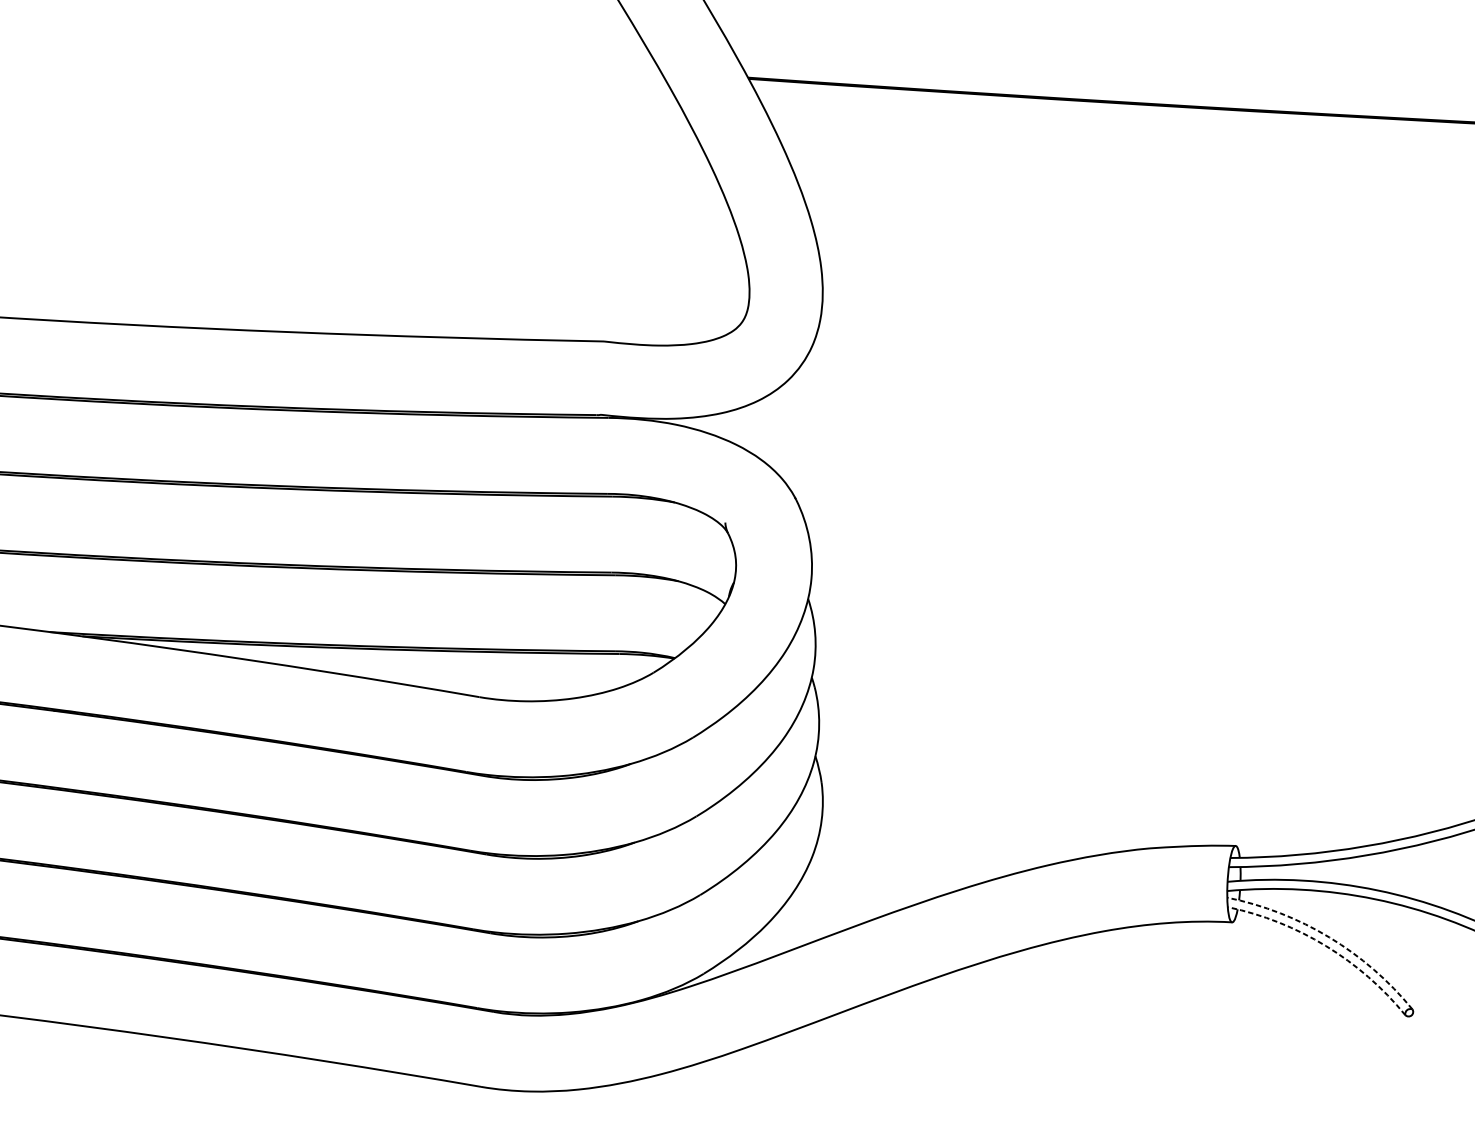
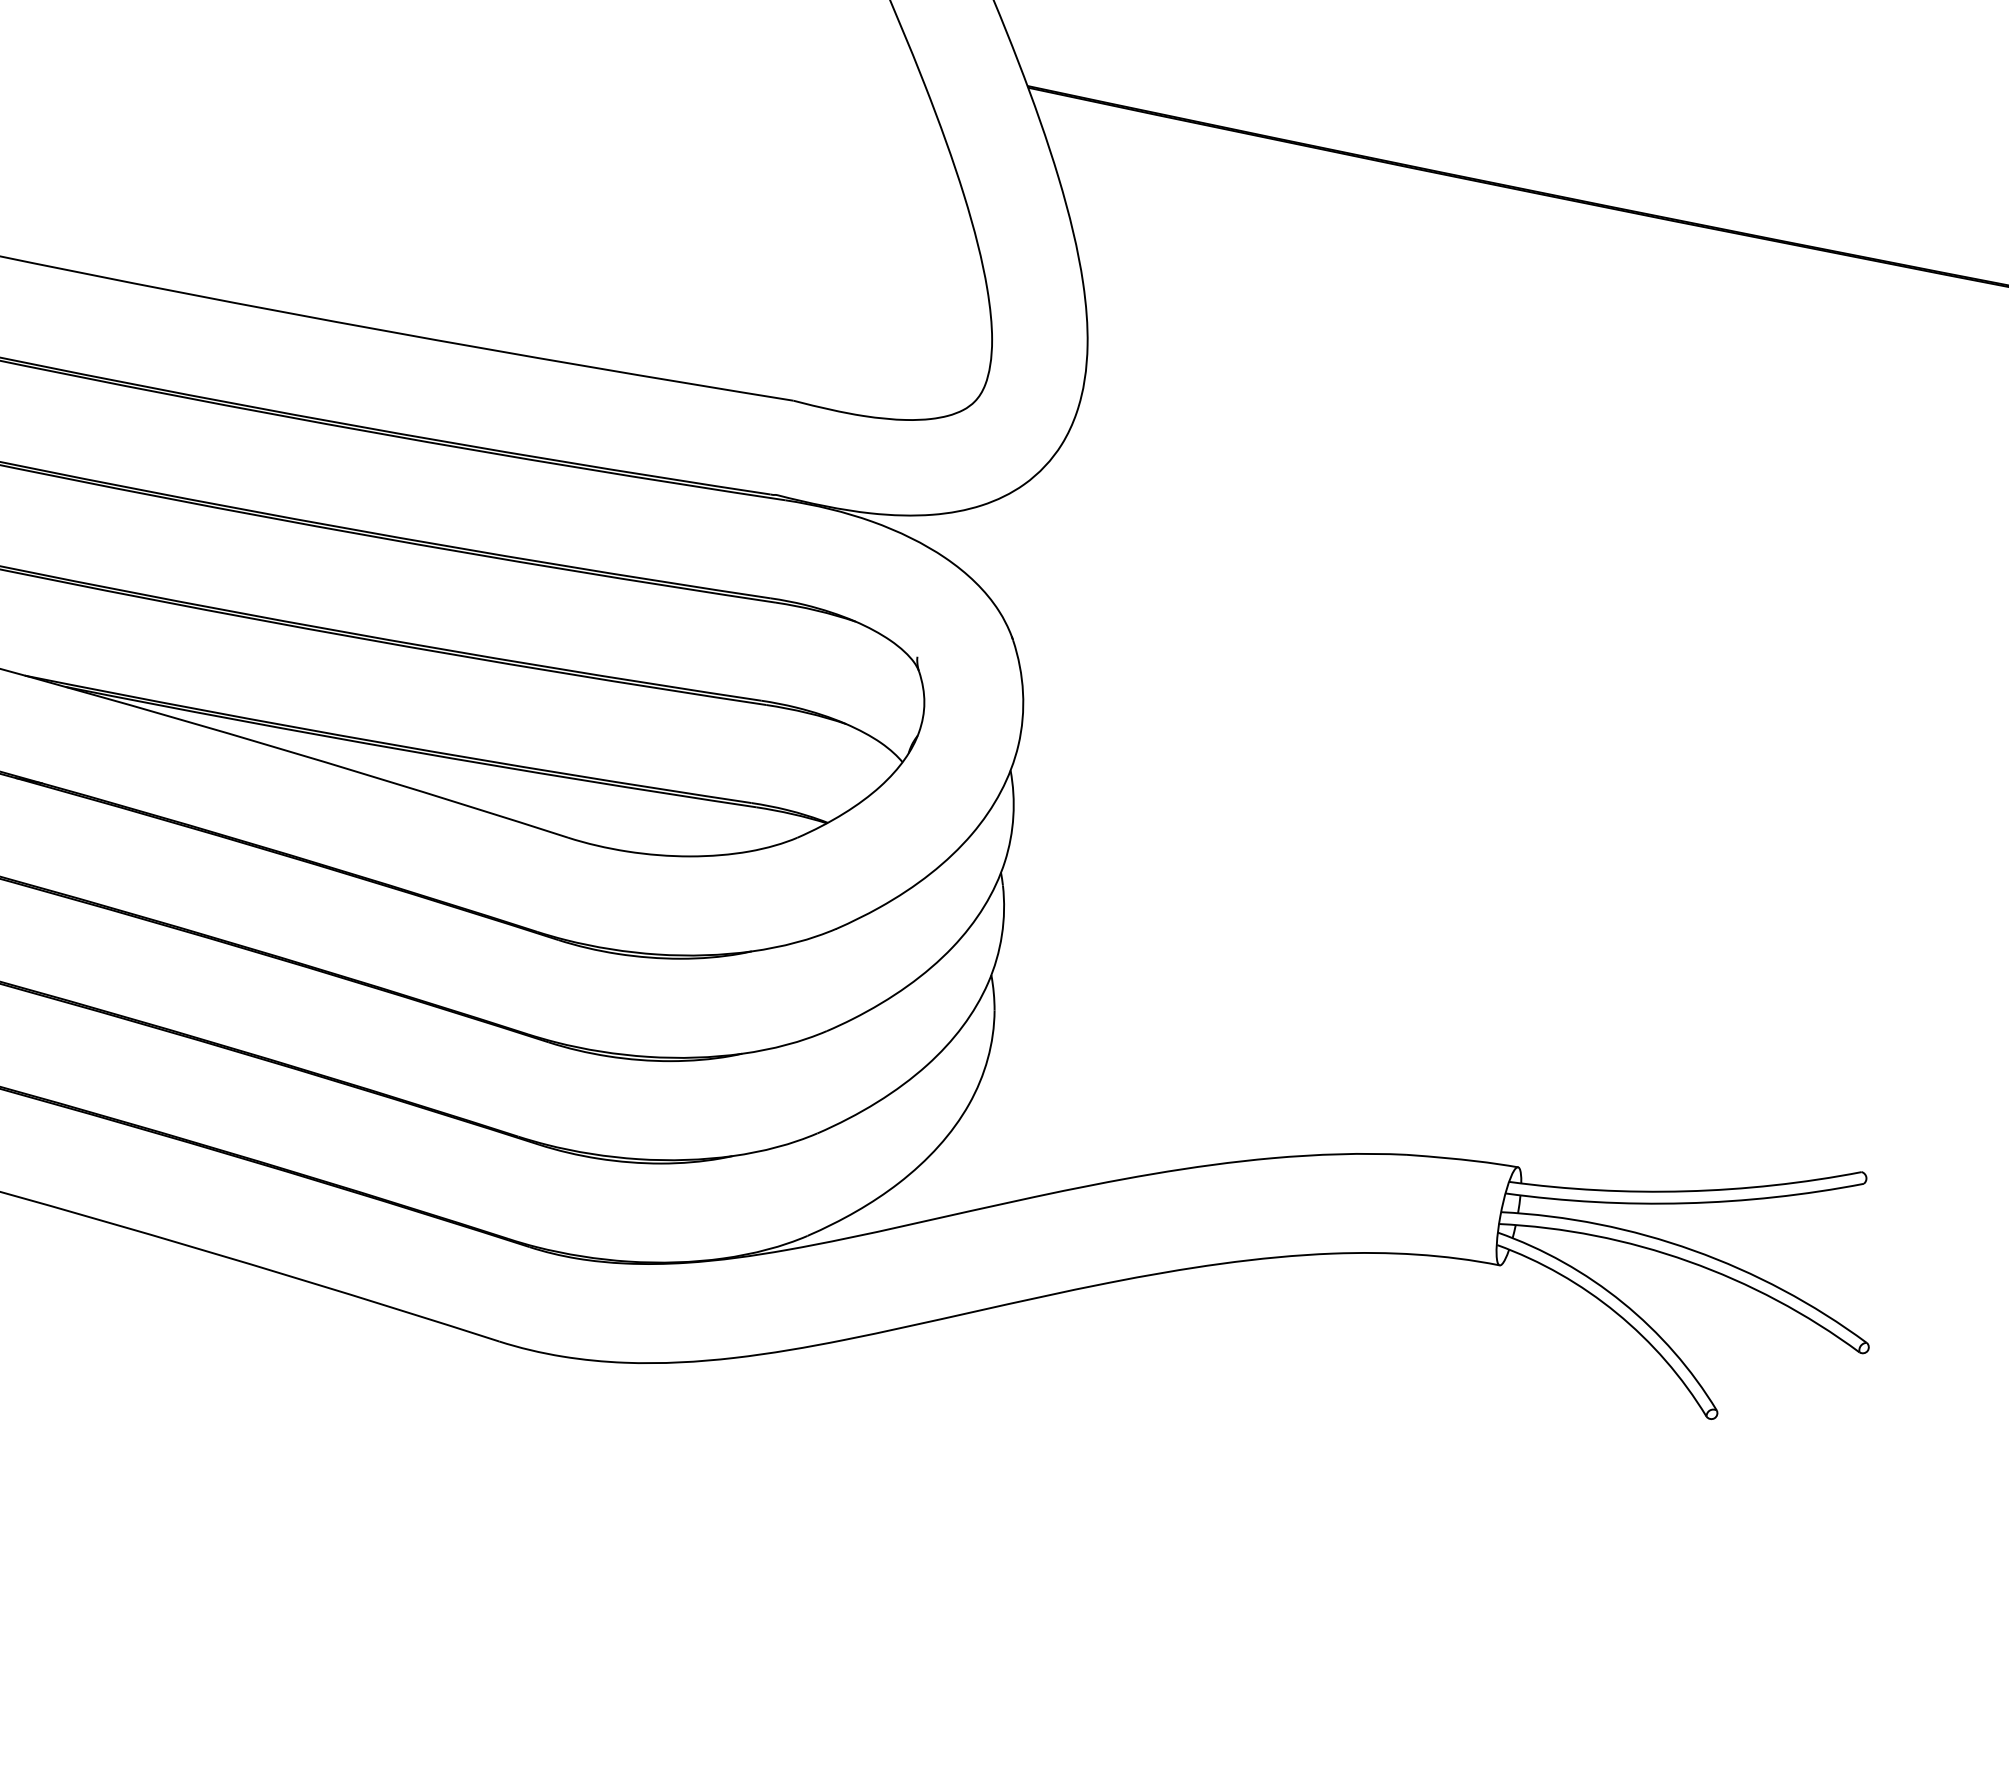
arc: (1329, 937) -> (1622, 1302), dashed -> solid
arc: (1325, 946) -> (1616, 1313), dashed -> solid

